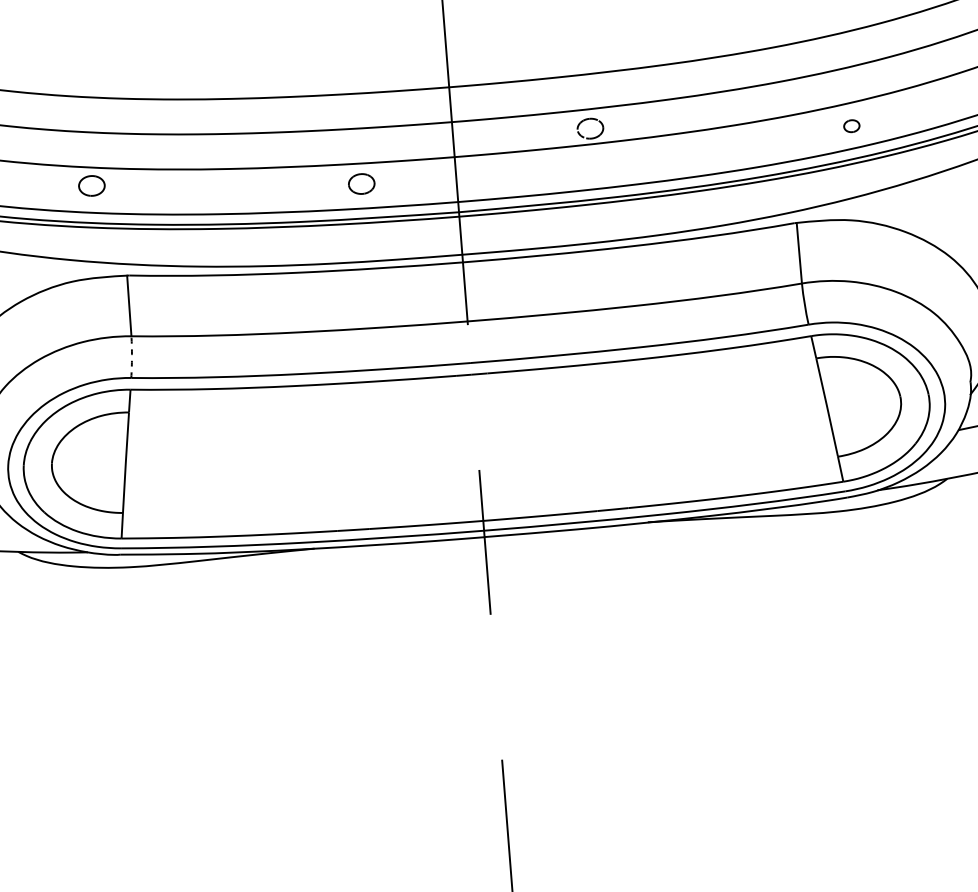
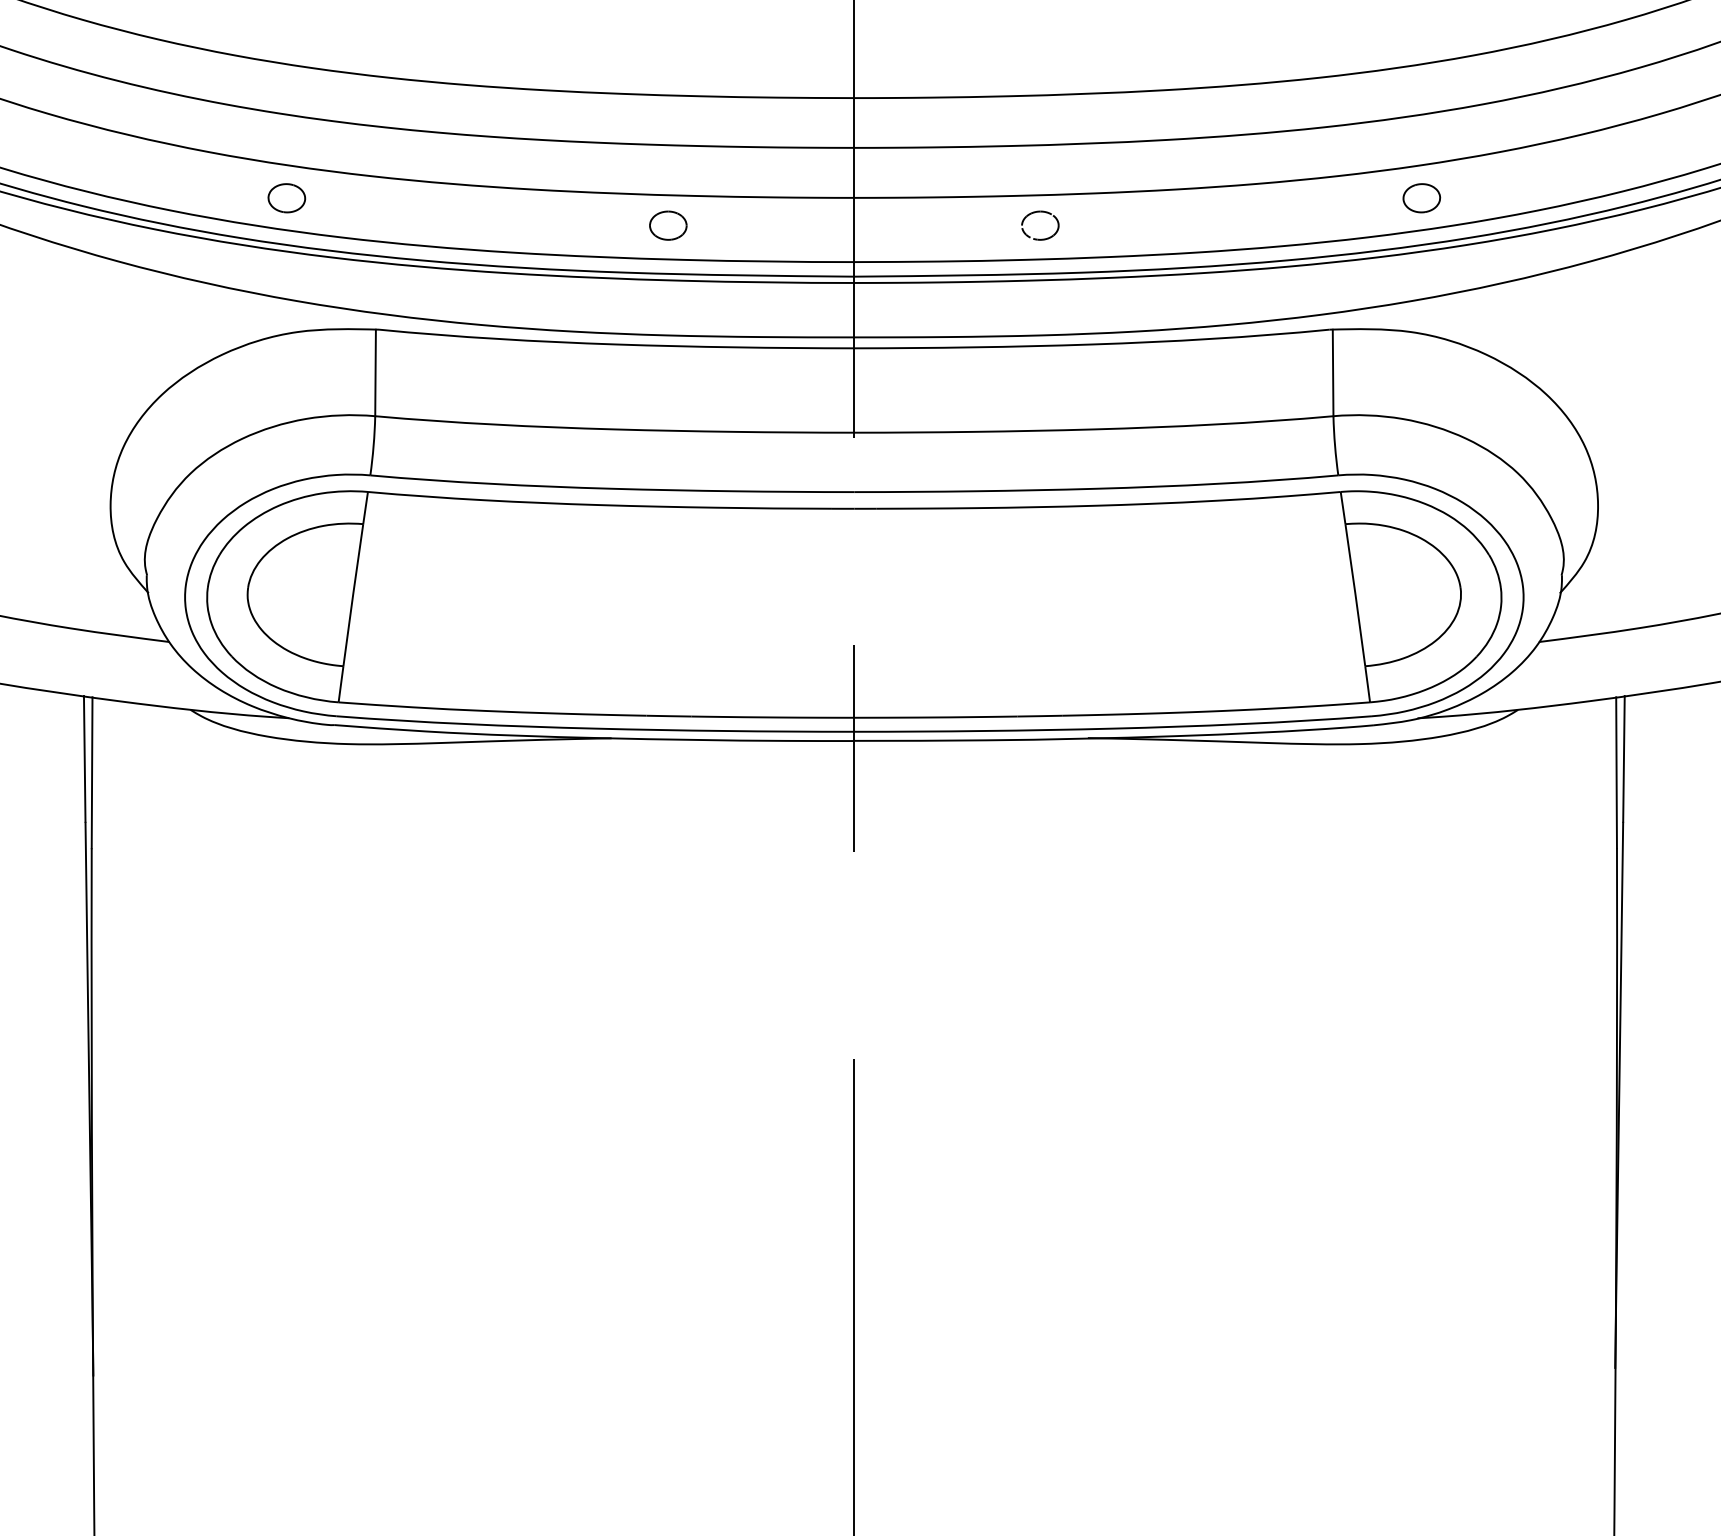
part: (589, 119) -> (1040, 212), moved
part: (851, 126) -> (1421, 198), size x1.67
part: (361, 183) -> (668, 225), moved
part: (91, 186) -> (286, 198), moved
arc: (131, 356) -> (373, 445), dashed -> solid

